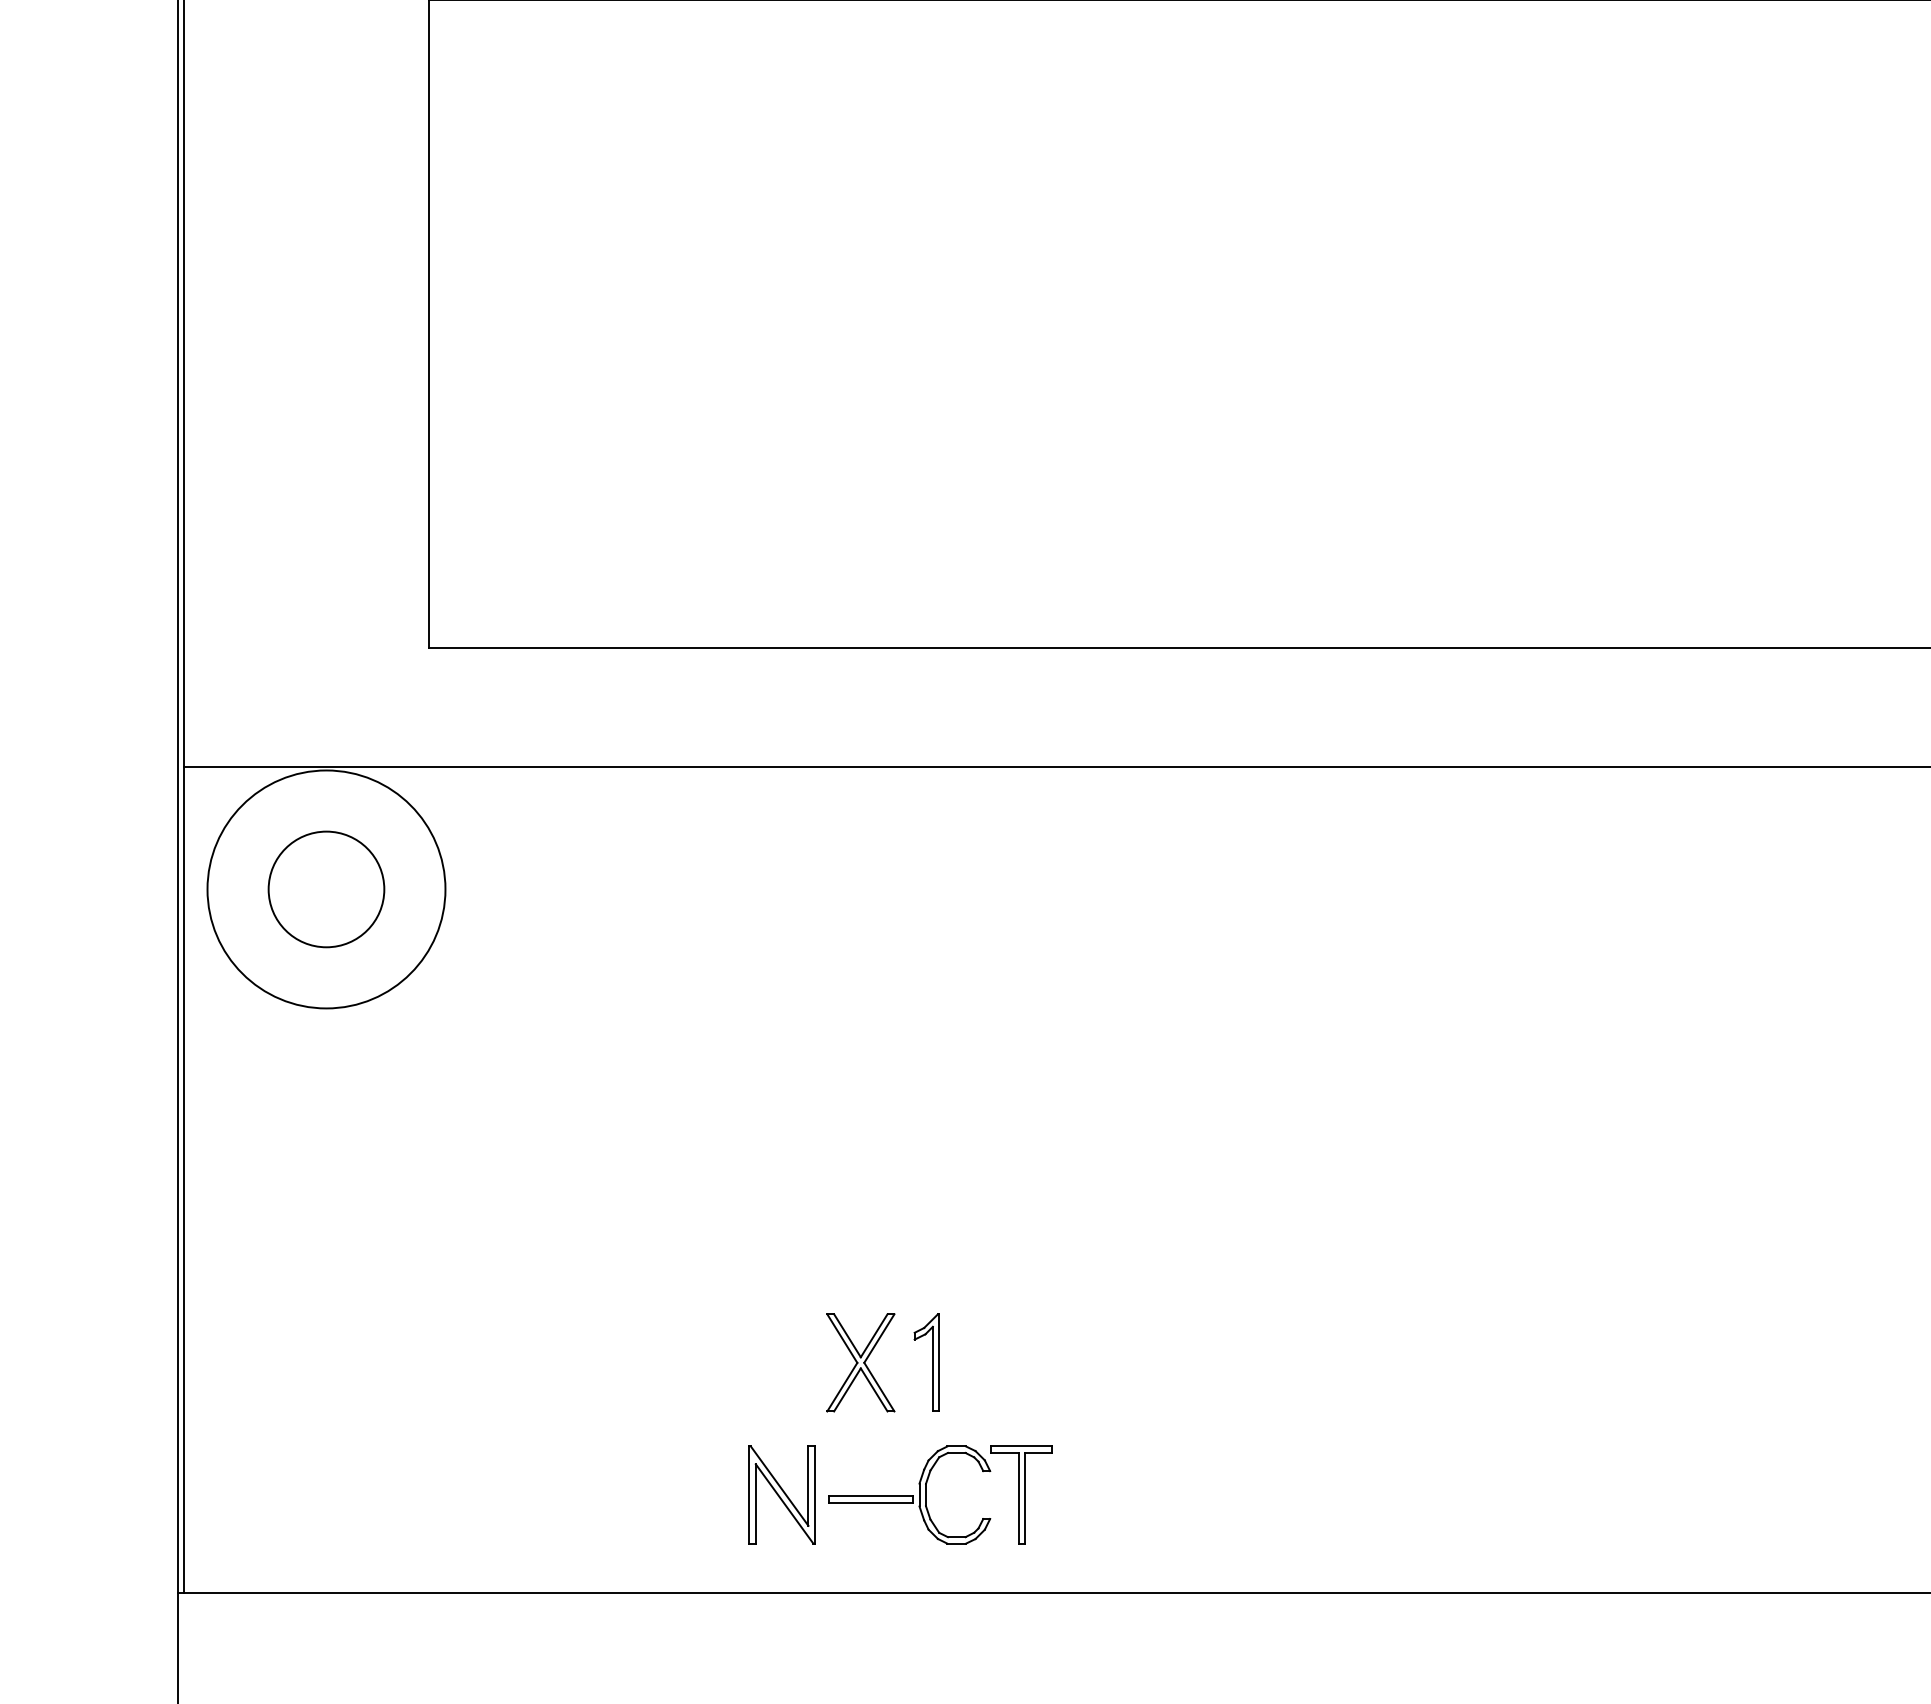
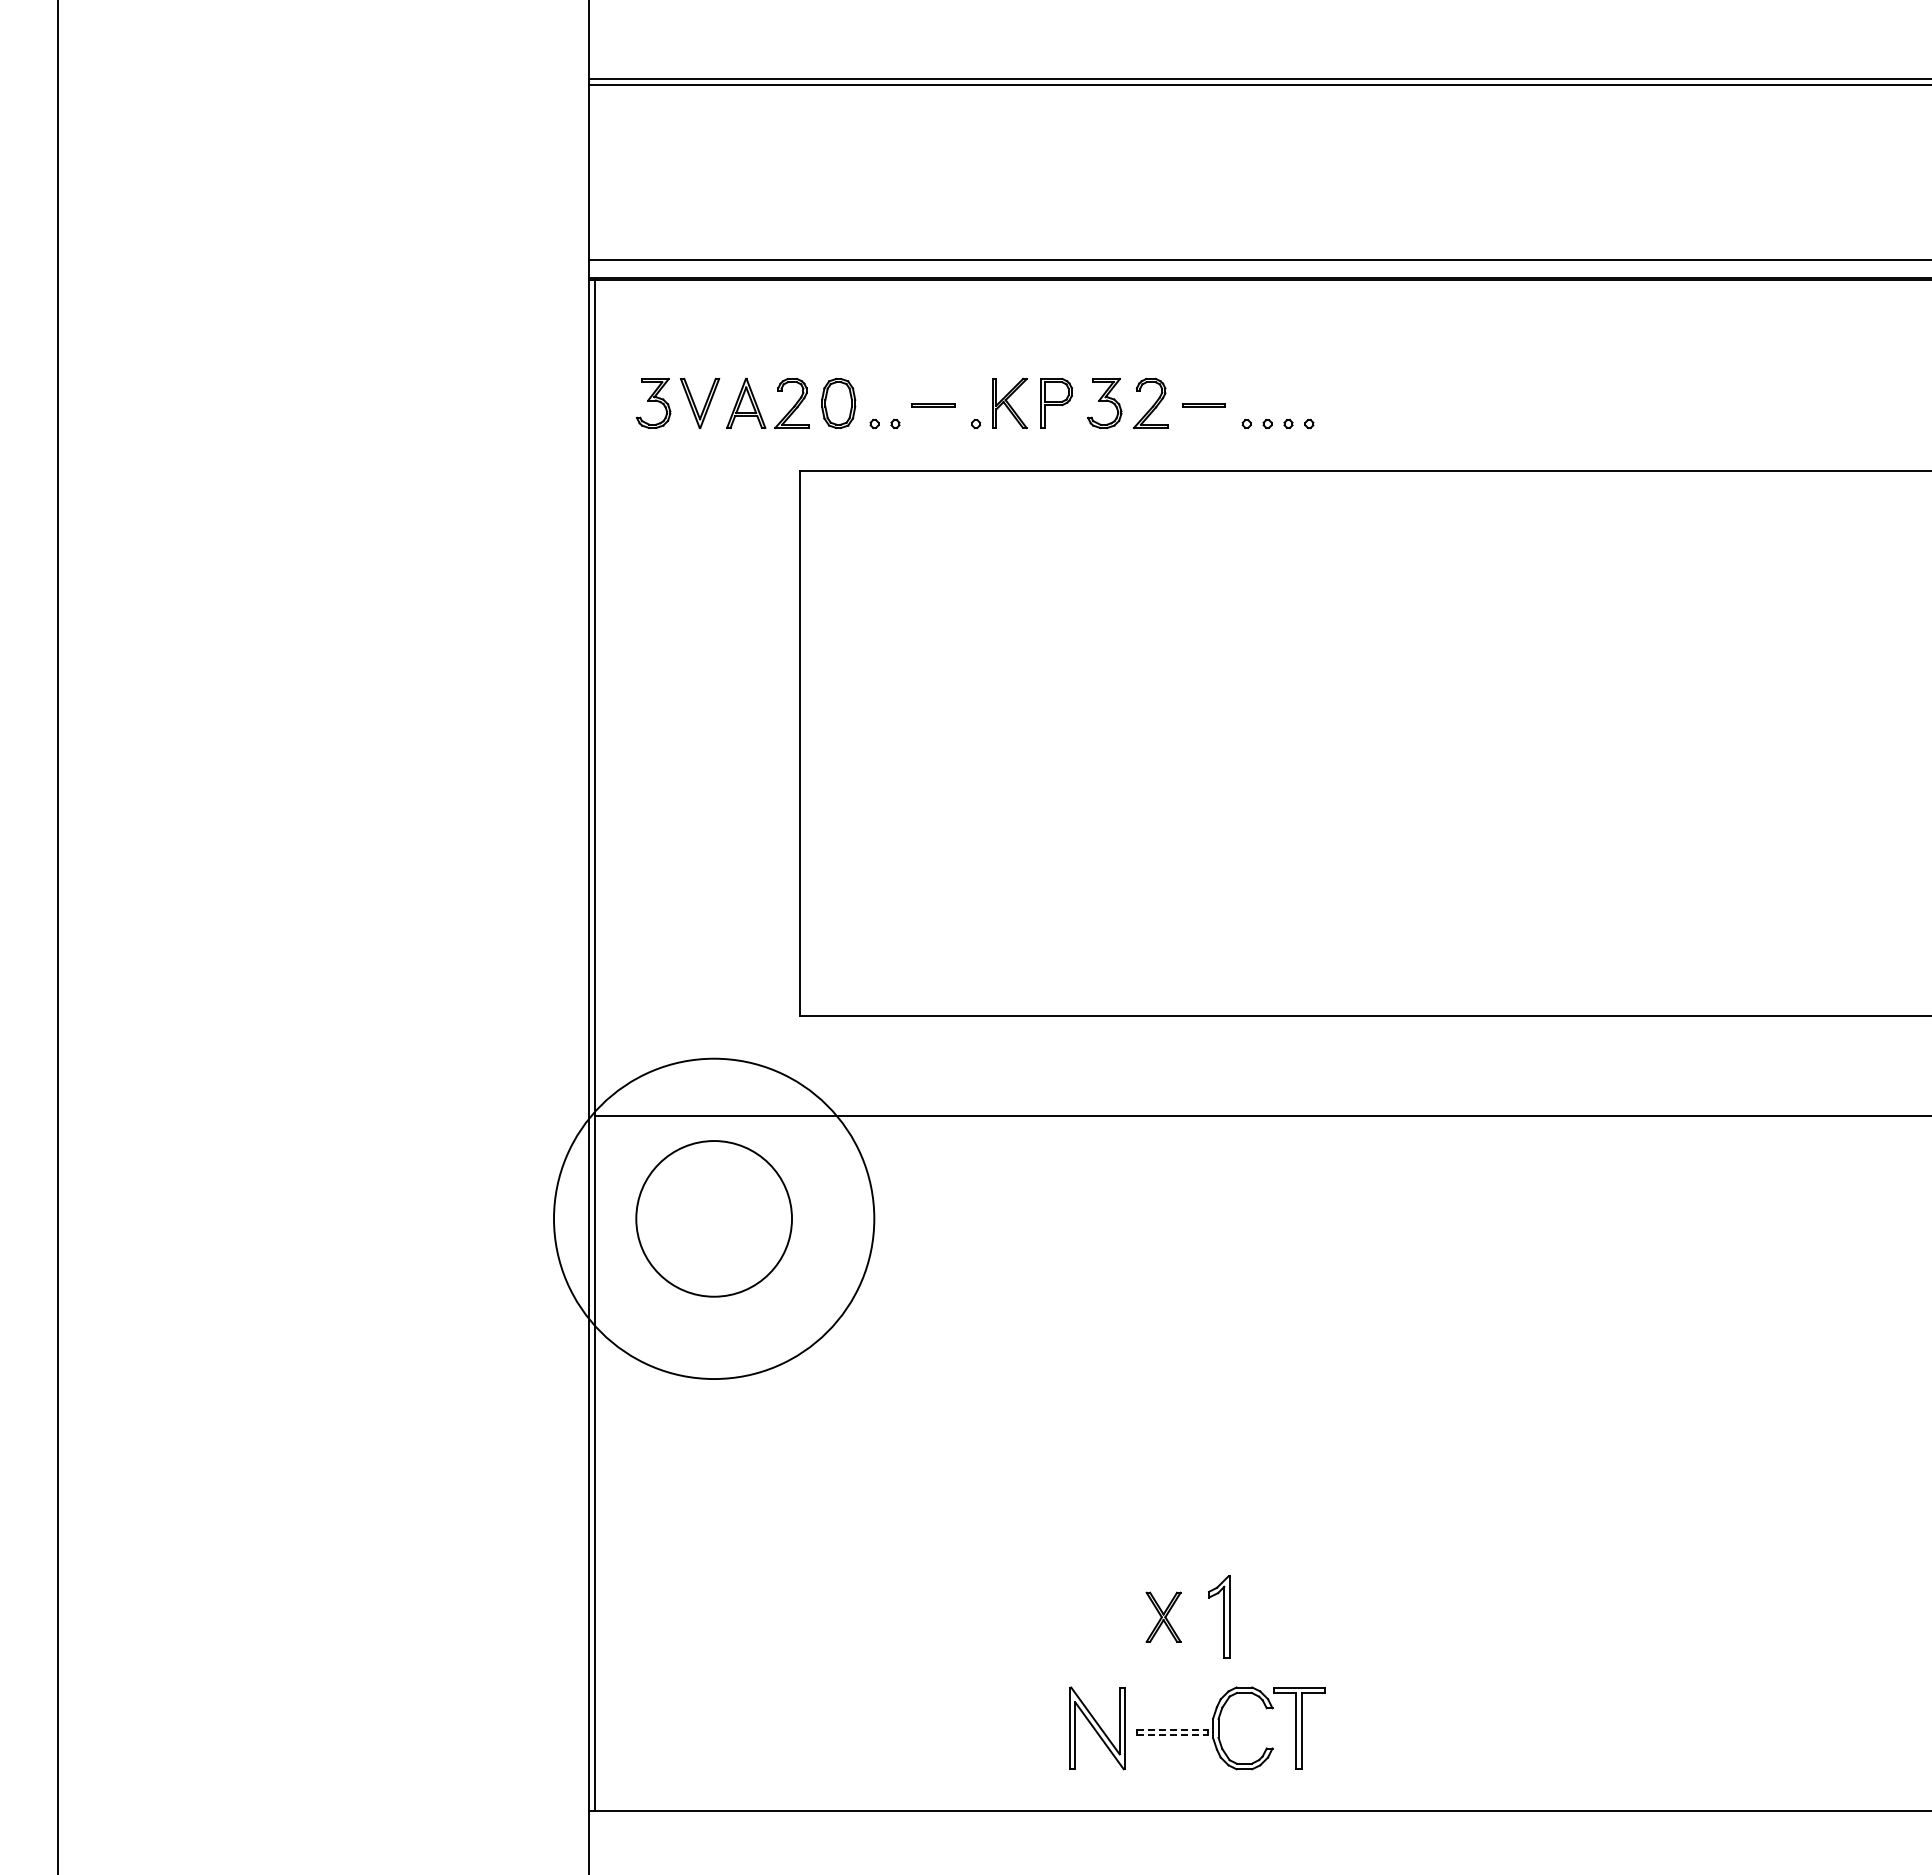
circle: (325, 889) -> (713, 1218), size x1.6
circle: (326, 889) -> (714, 1218), size x1.6
part: (860, 1363) -> (1163, 1617), size x0.6
line: (872, 1496) -> (1173, 1729), solid -> dashed
line: (872, 1503) -> (1173, 1735), solid -> dashed

